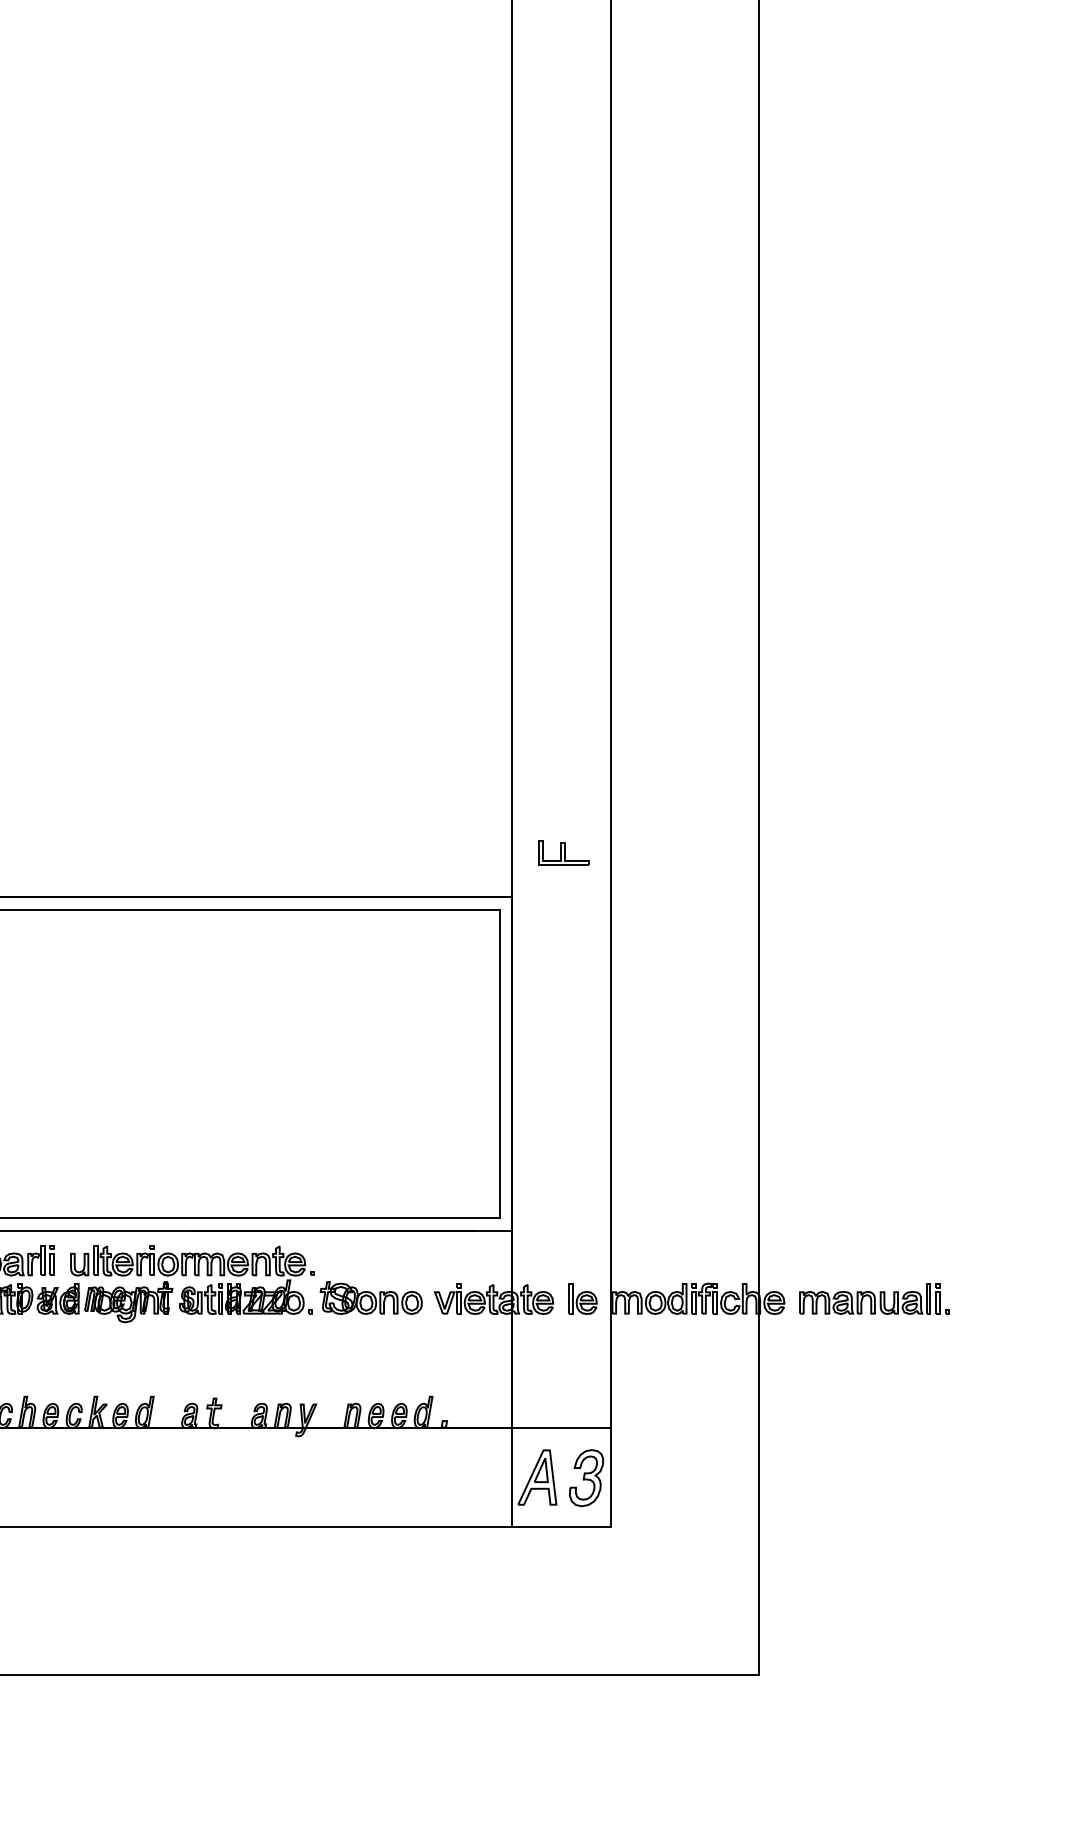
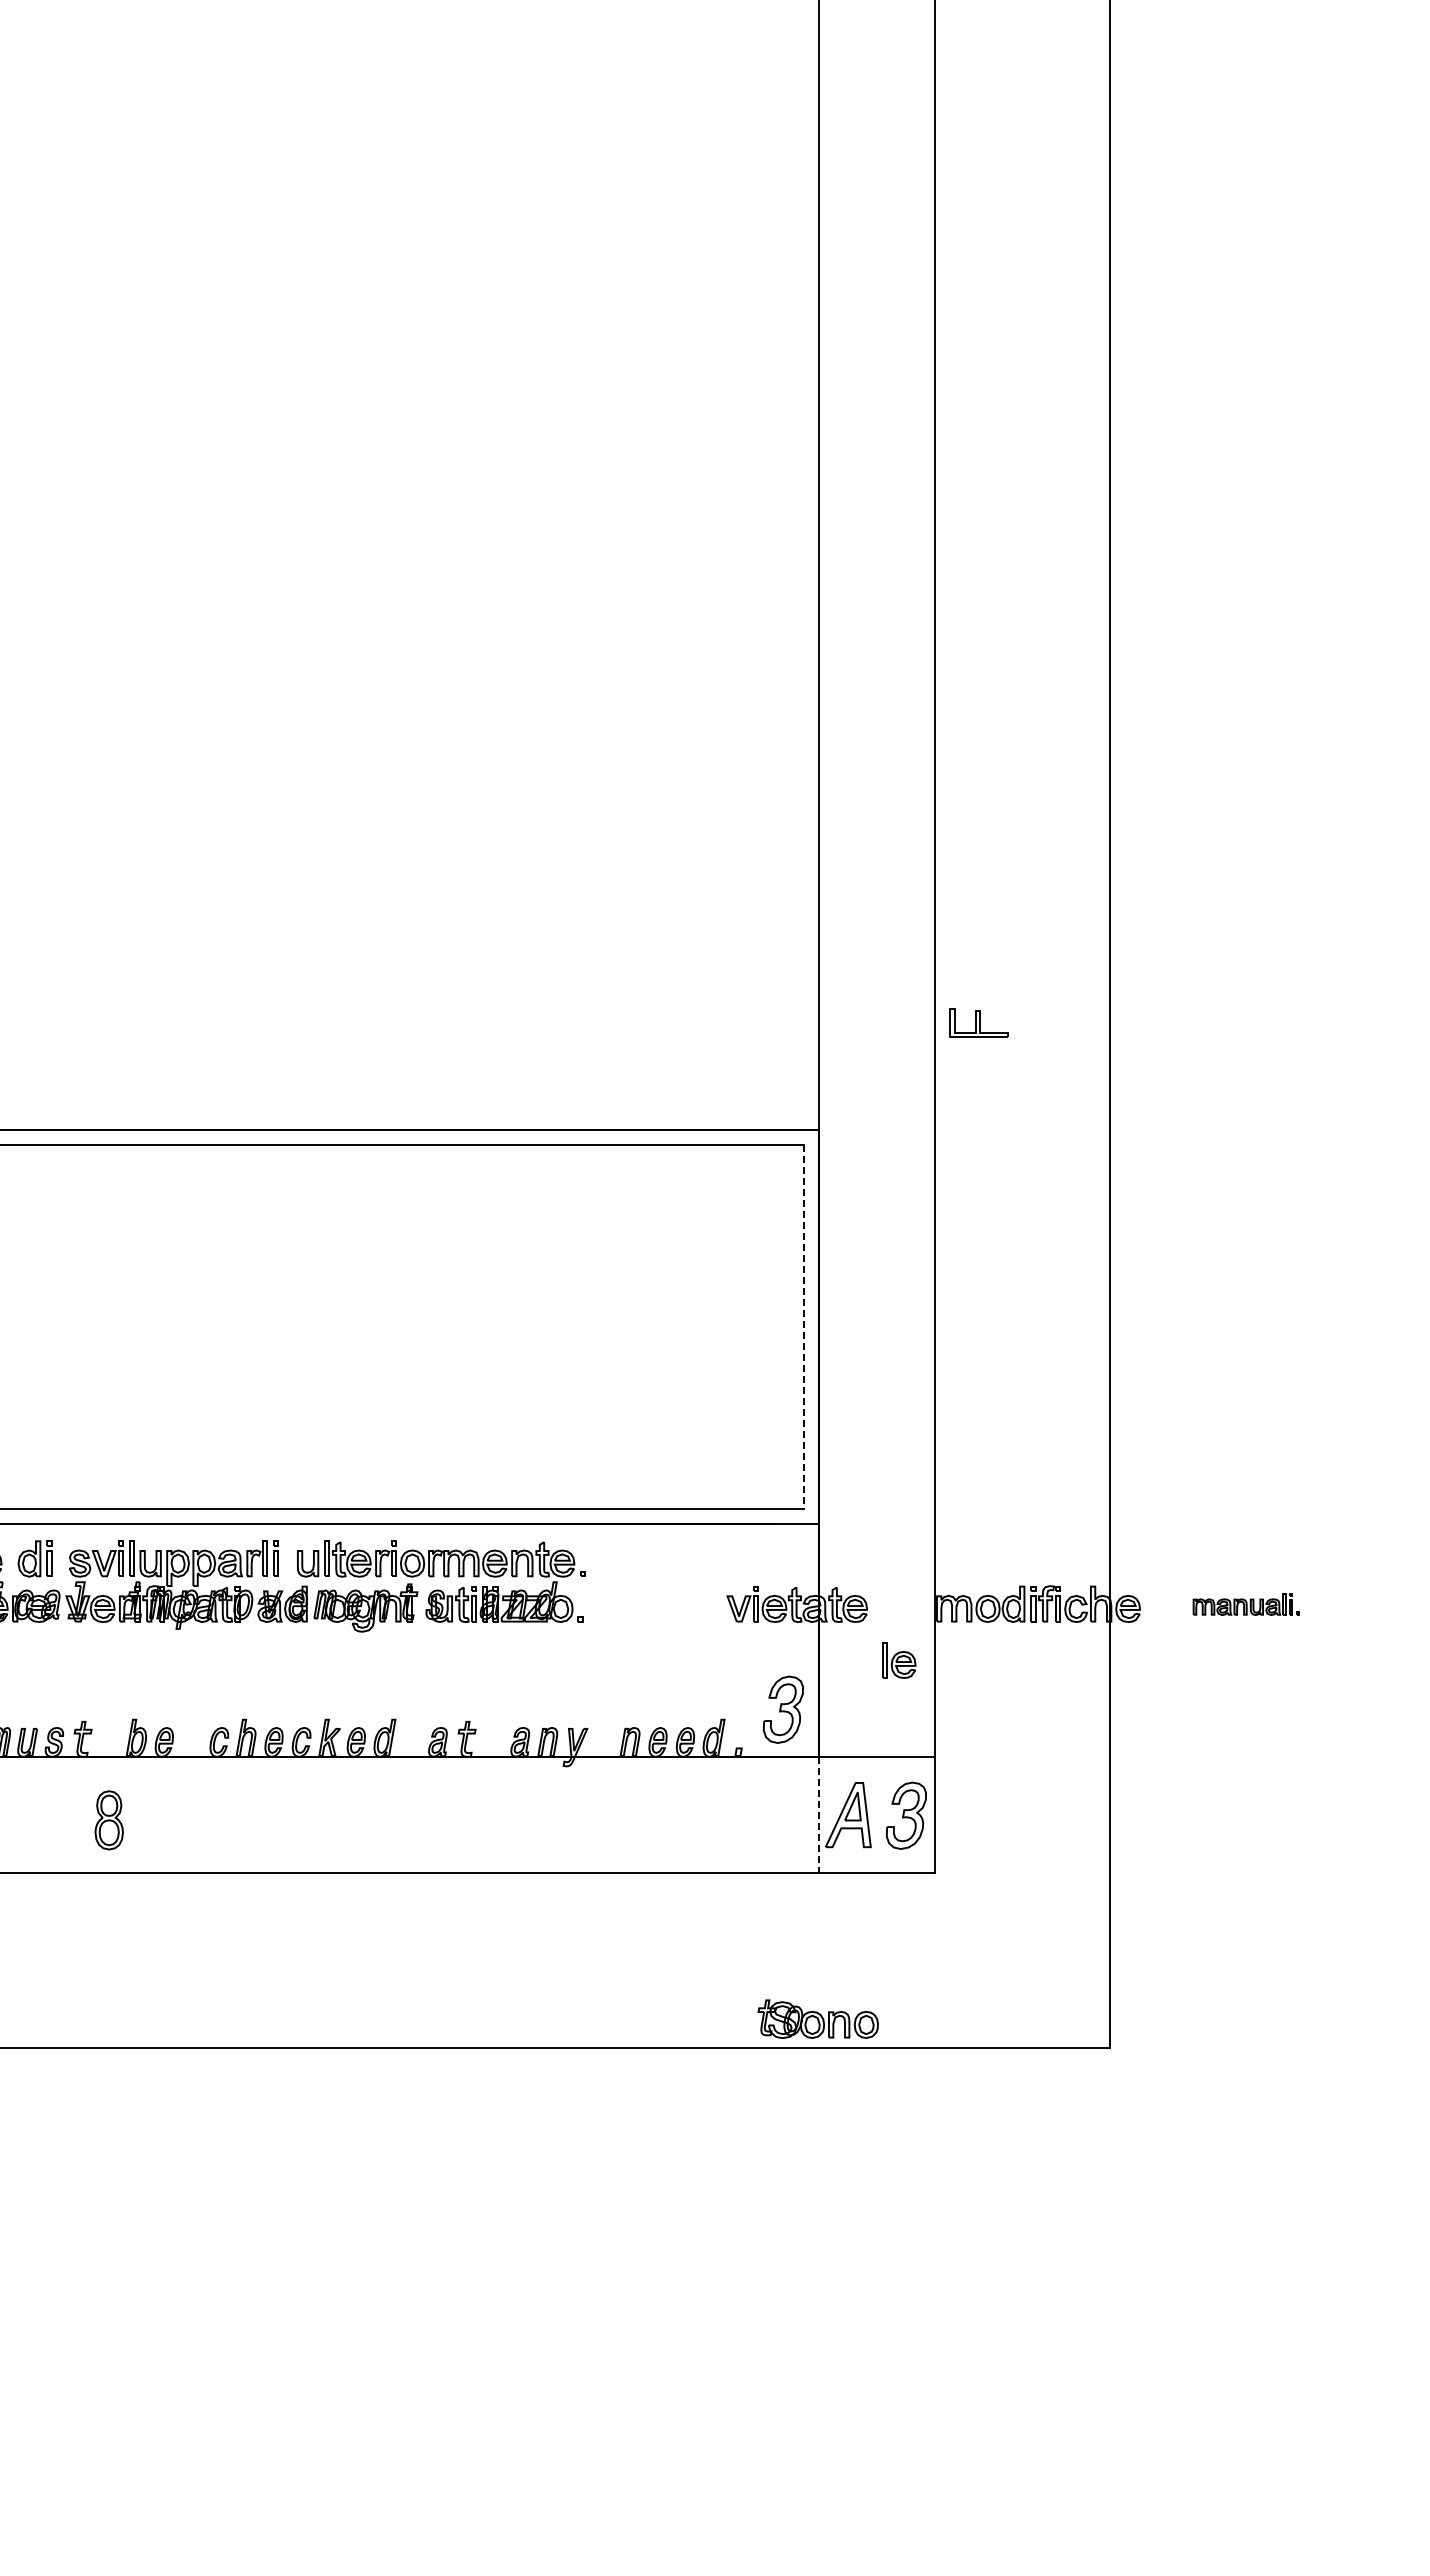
part: (563, 852) -> (978, 1022), moved
line: (500, 1064) -> (804, 1327), solid -> dashed
part: (370, 1297) -> (817, 2018), moved
part: (583, 1299) -> (899, 1660), moved
part: (874, 1299) -> (1246, 1604), size x0.6
part: (481, 1388) -> (782, 1709), added
line: (512, 1477) -> (818, 1815), solid -> dashed

